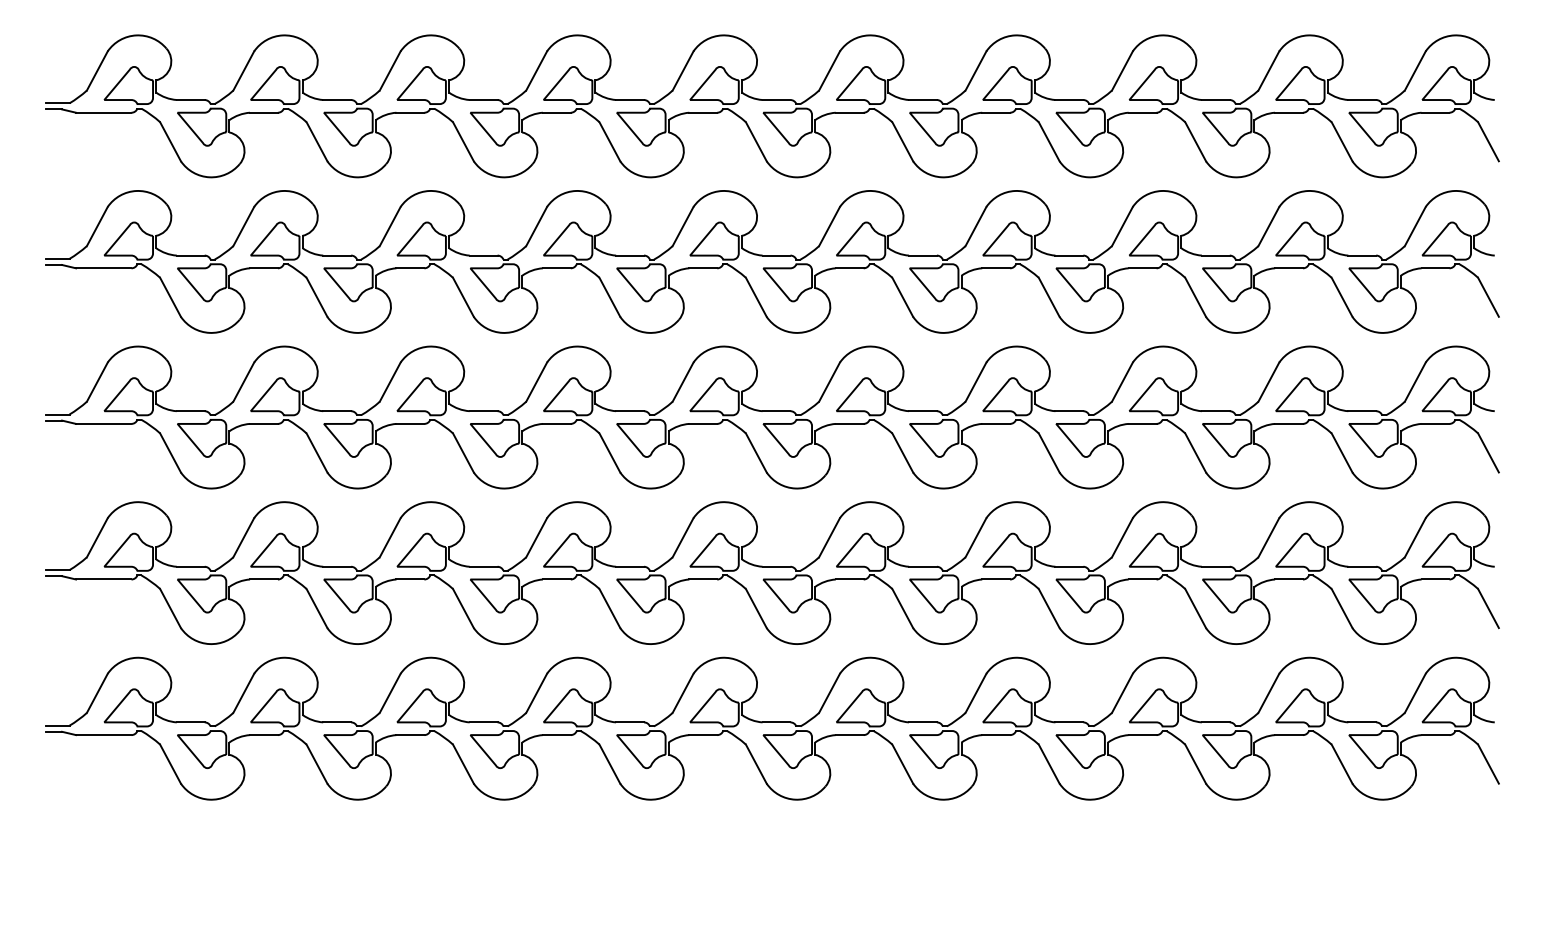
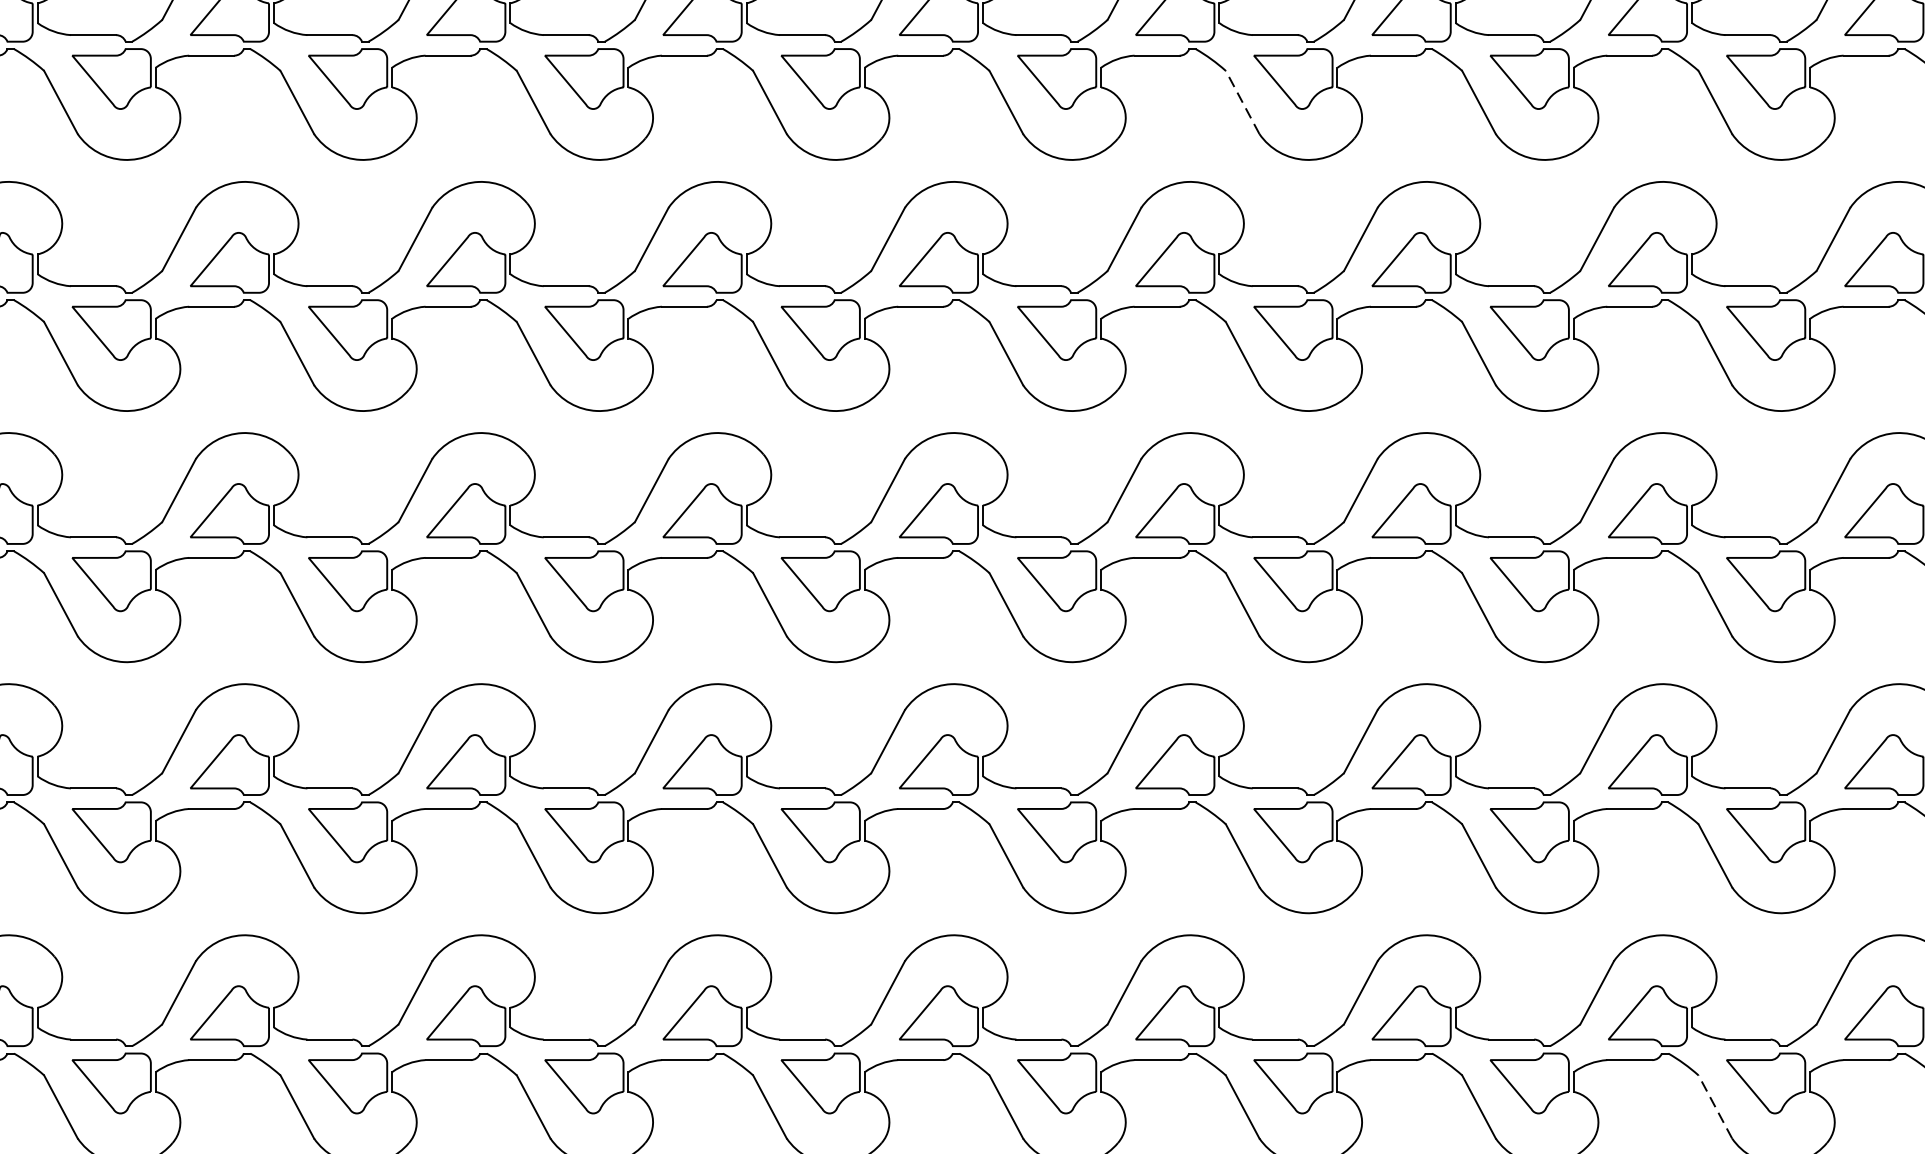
line: (902, 141) -> (1242, 102), solid -> dashed
line: (1195, 763) -> (1715, 1105), solid -> dashed

